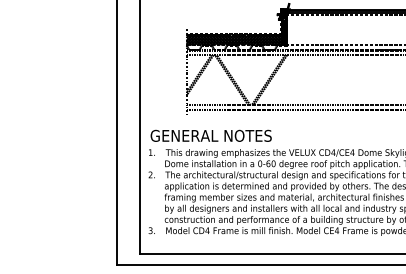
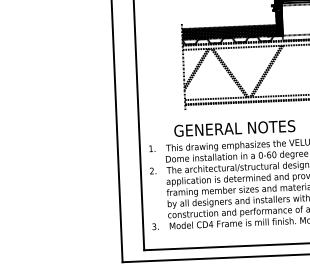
text: (210, 135) -> (234, 128), moved

